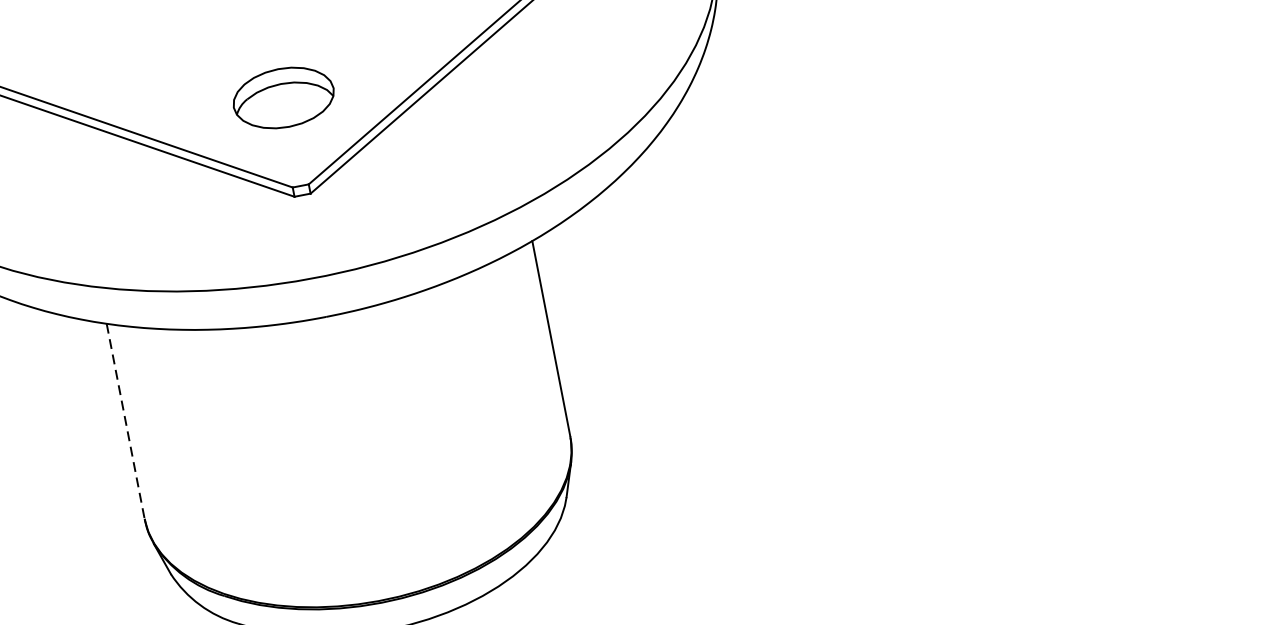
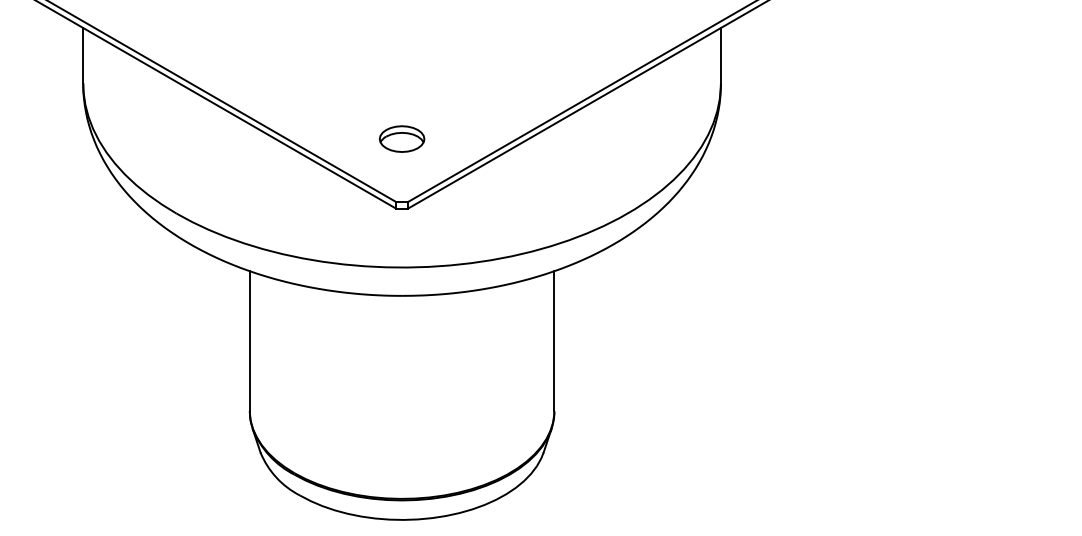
part: (282, 97) -> (401, 138), size x0.62
line: (125, 422) -> (249, 341), dashed -> solid

